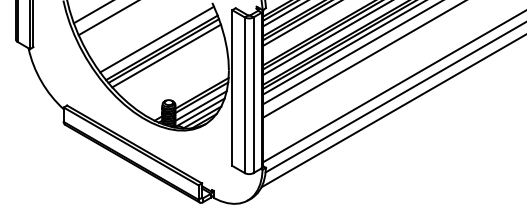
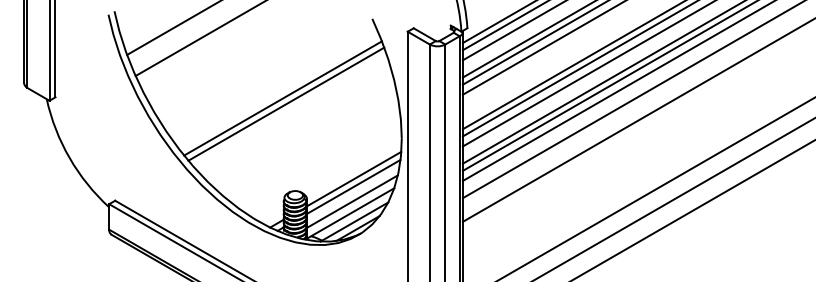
line: (157, 39) -> (275, 83), removed
line: (166, 55) -> (291, 112), removed

